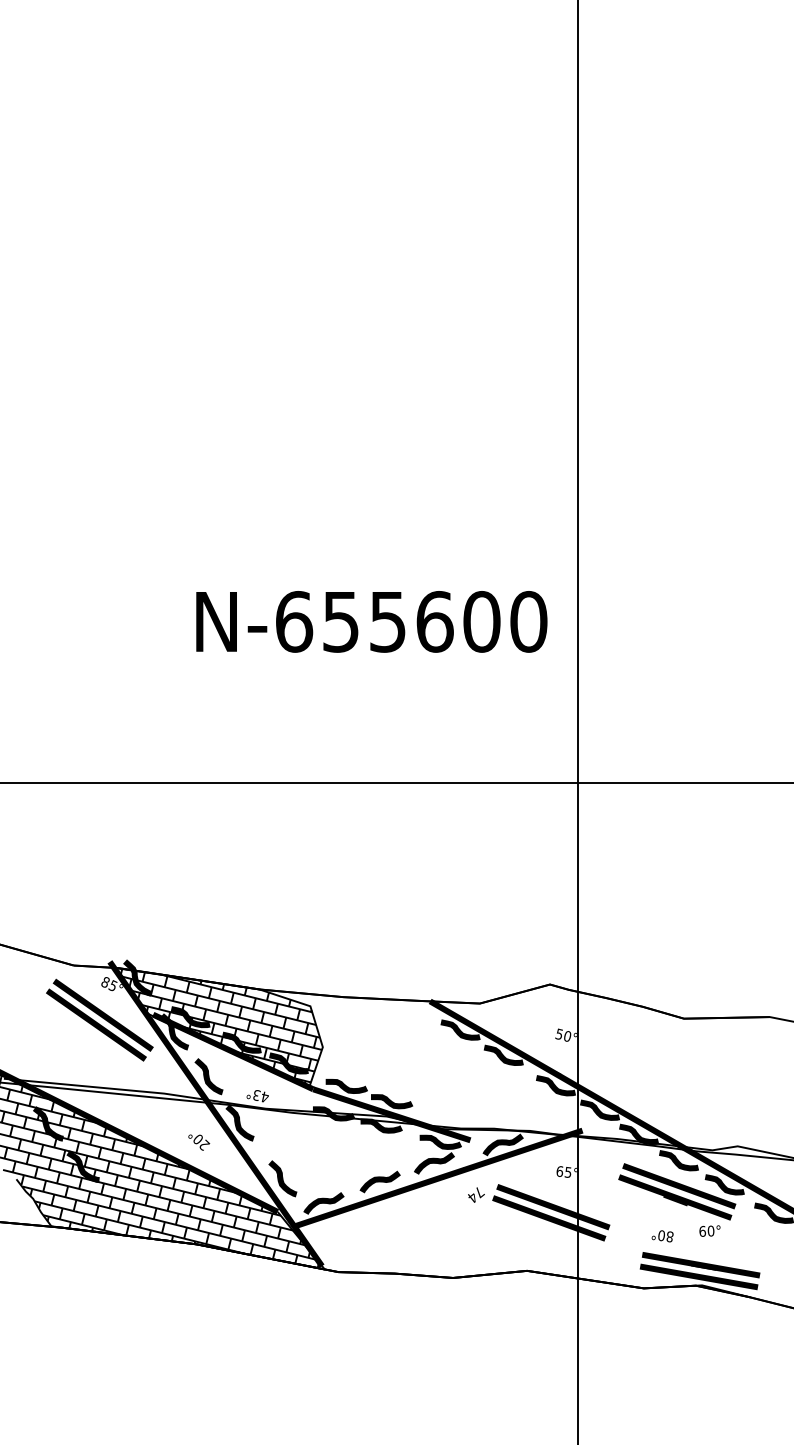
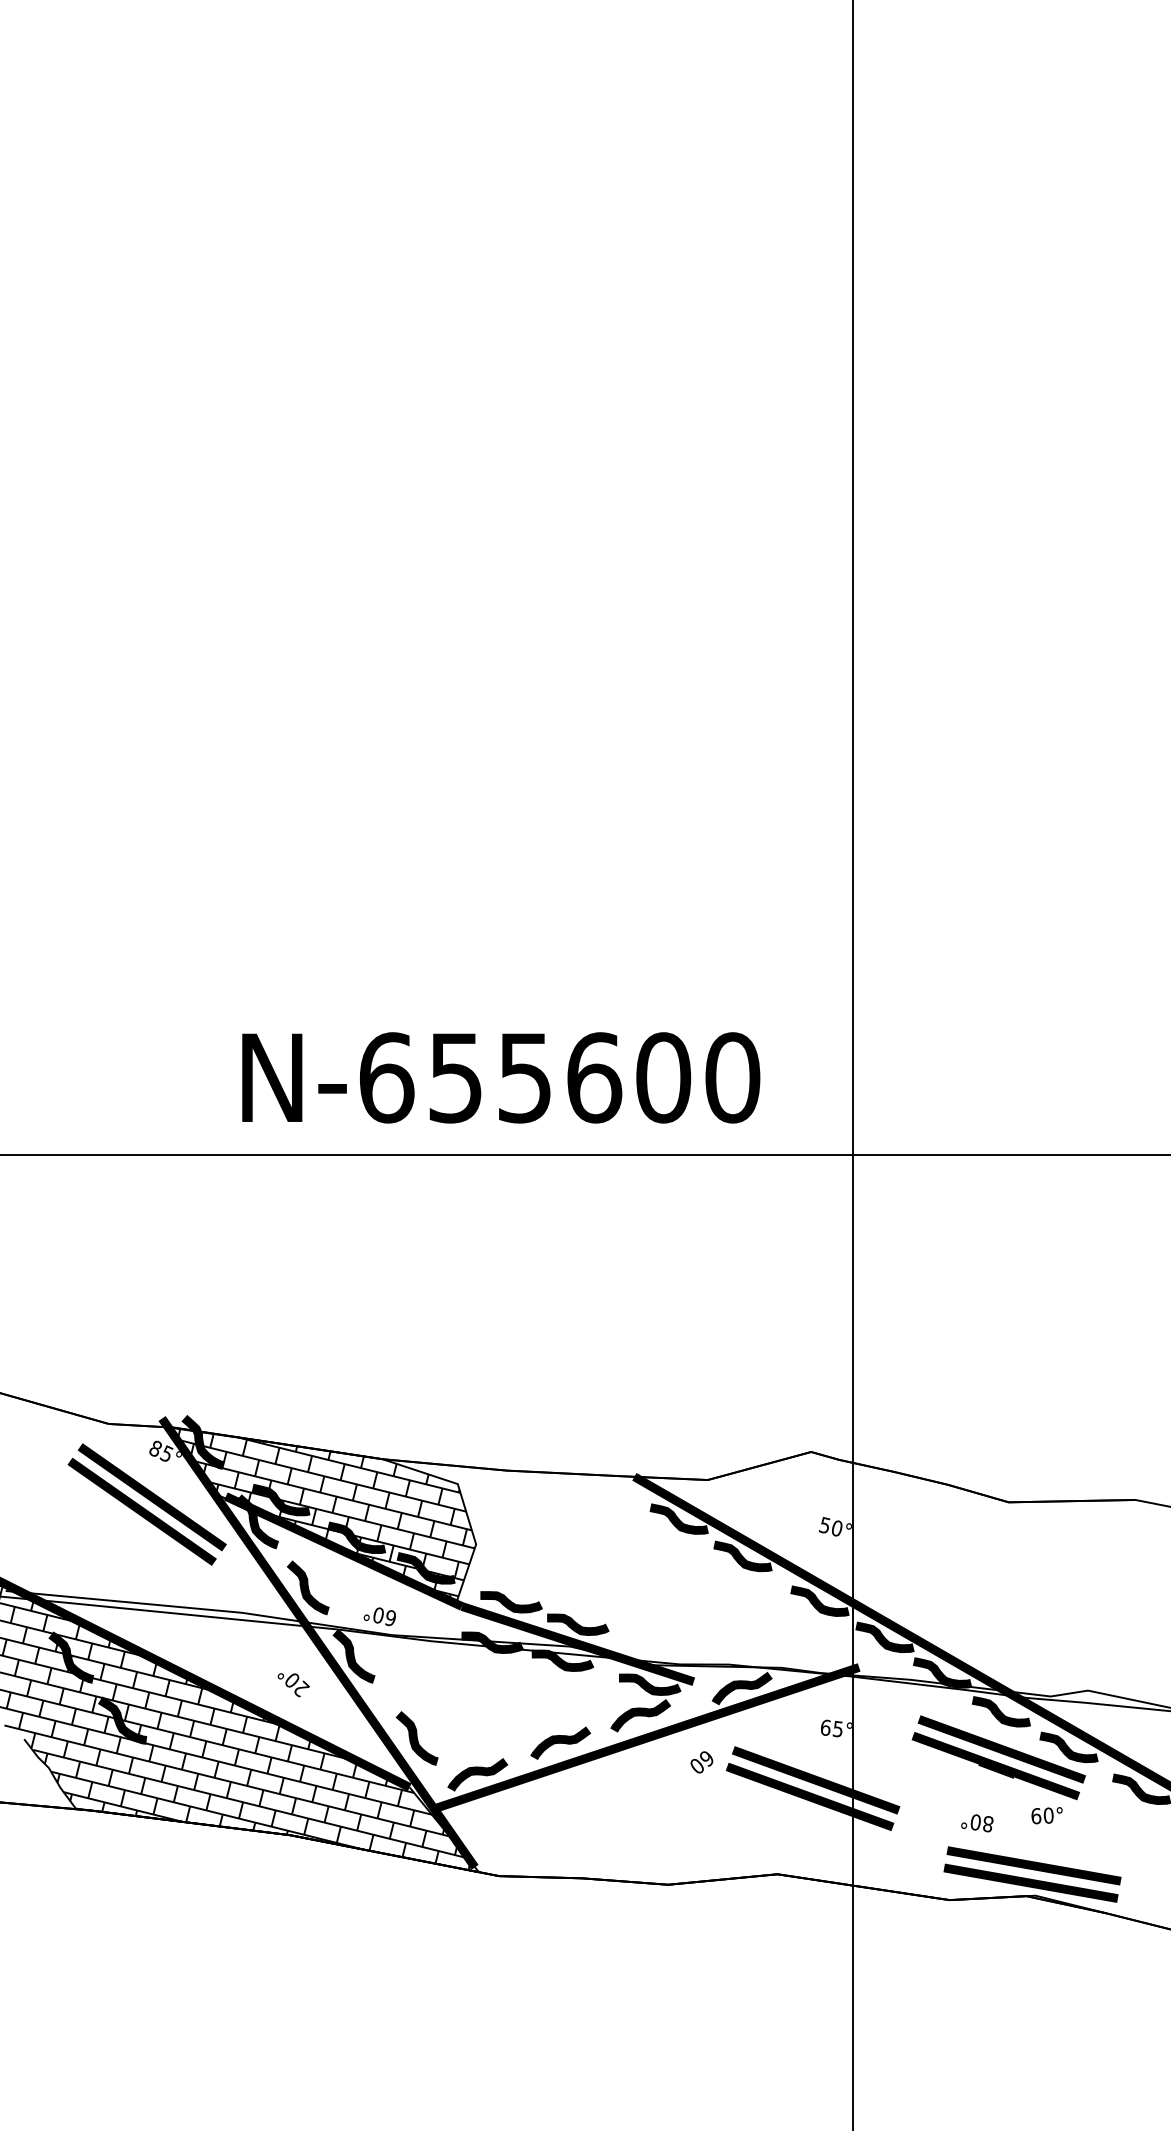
text: (371, 621) -> (500, 1077), moved
text: (260, 1096) -> (384, 1617), 43° -> 60°
text: (476, 1194) -> (702, 1761), 74 -> 60

